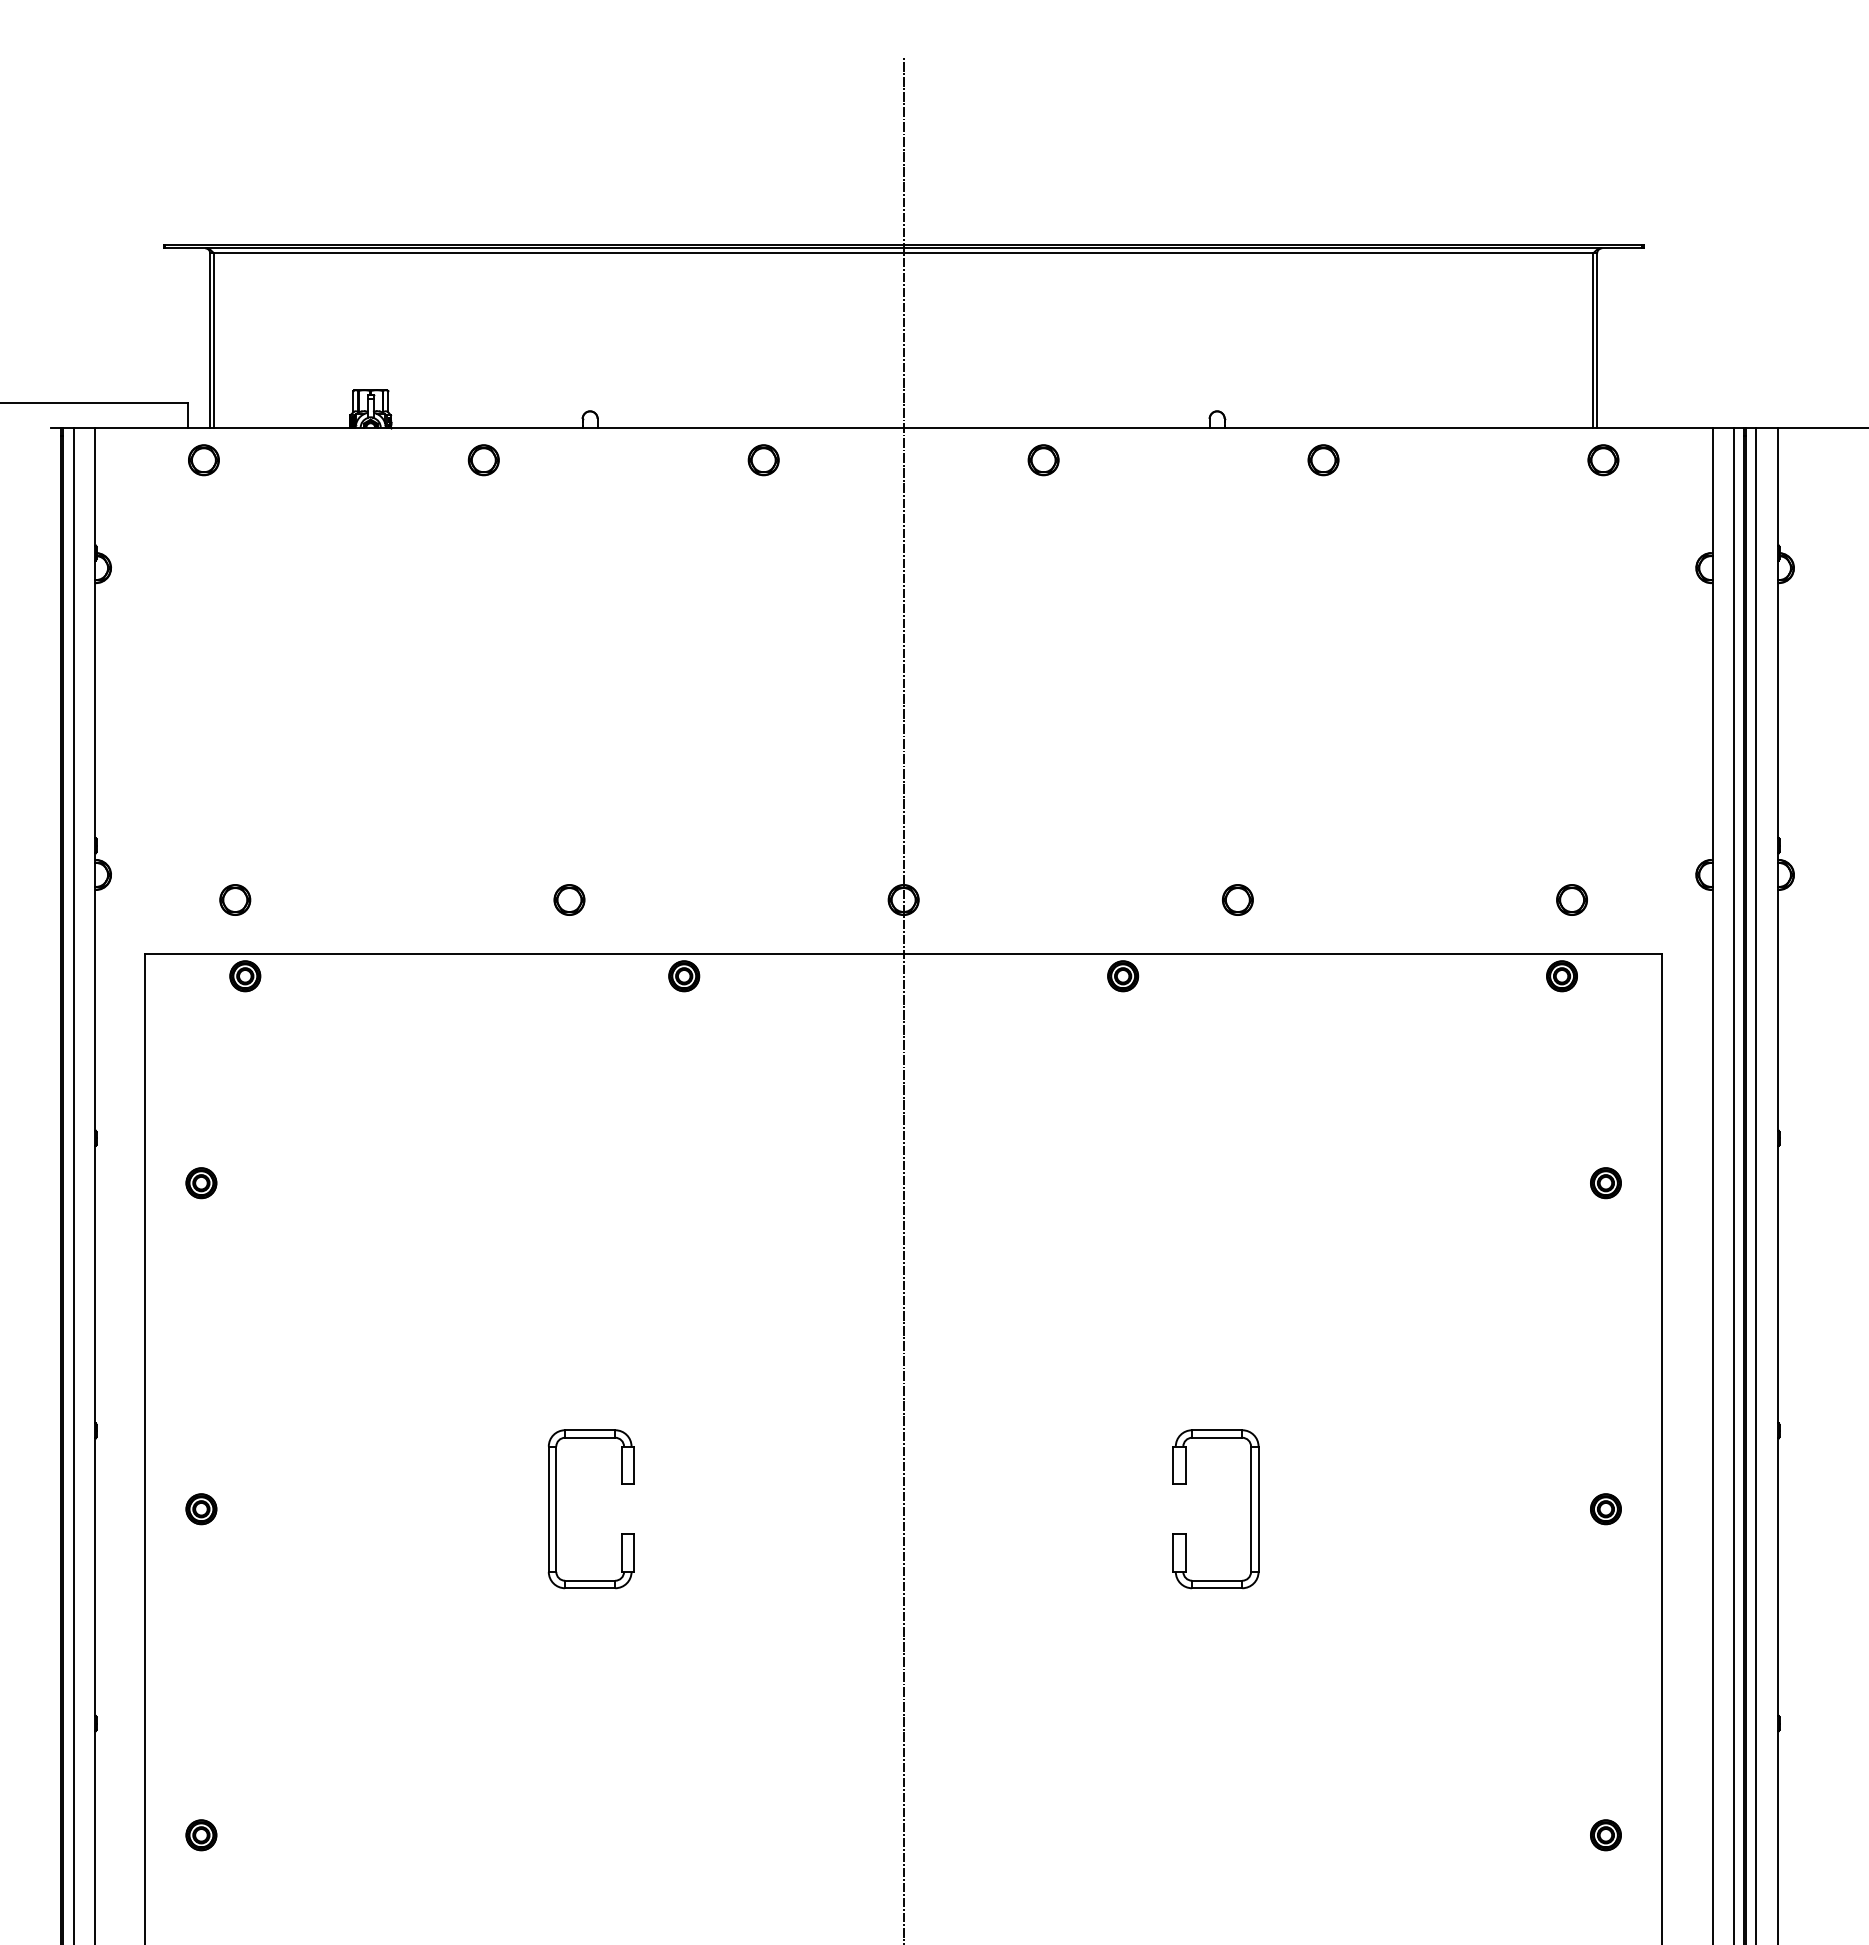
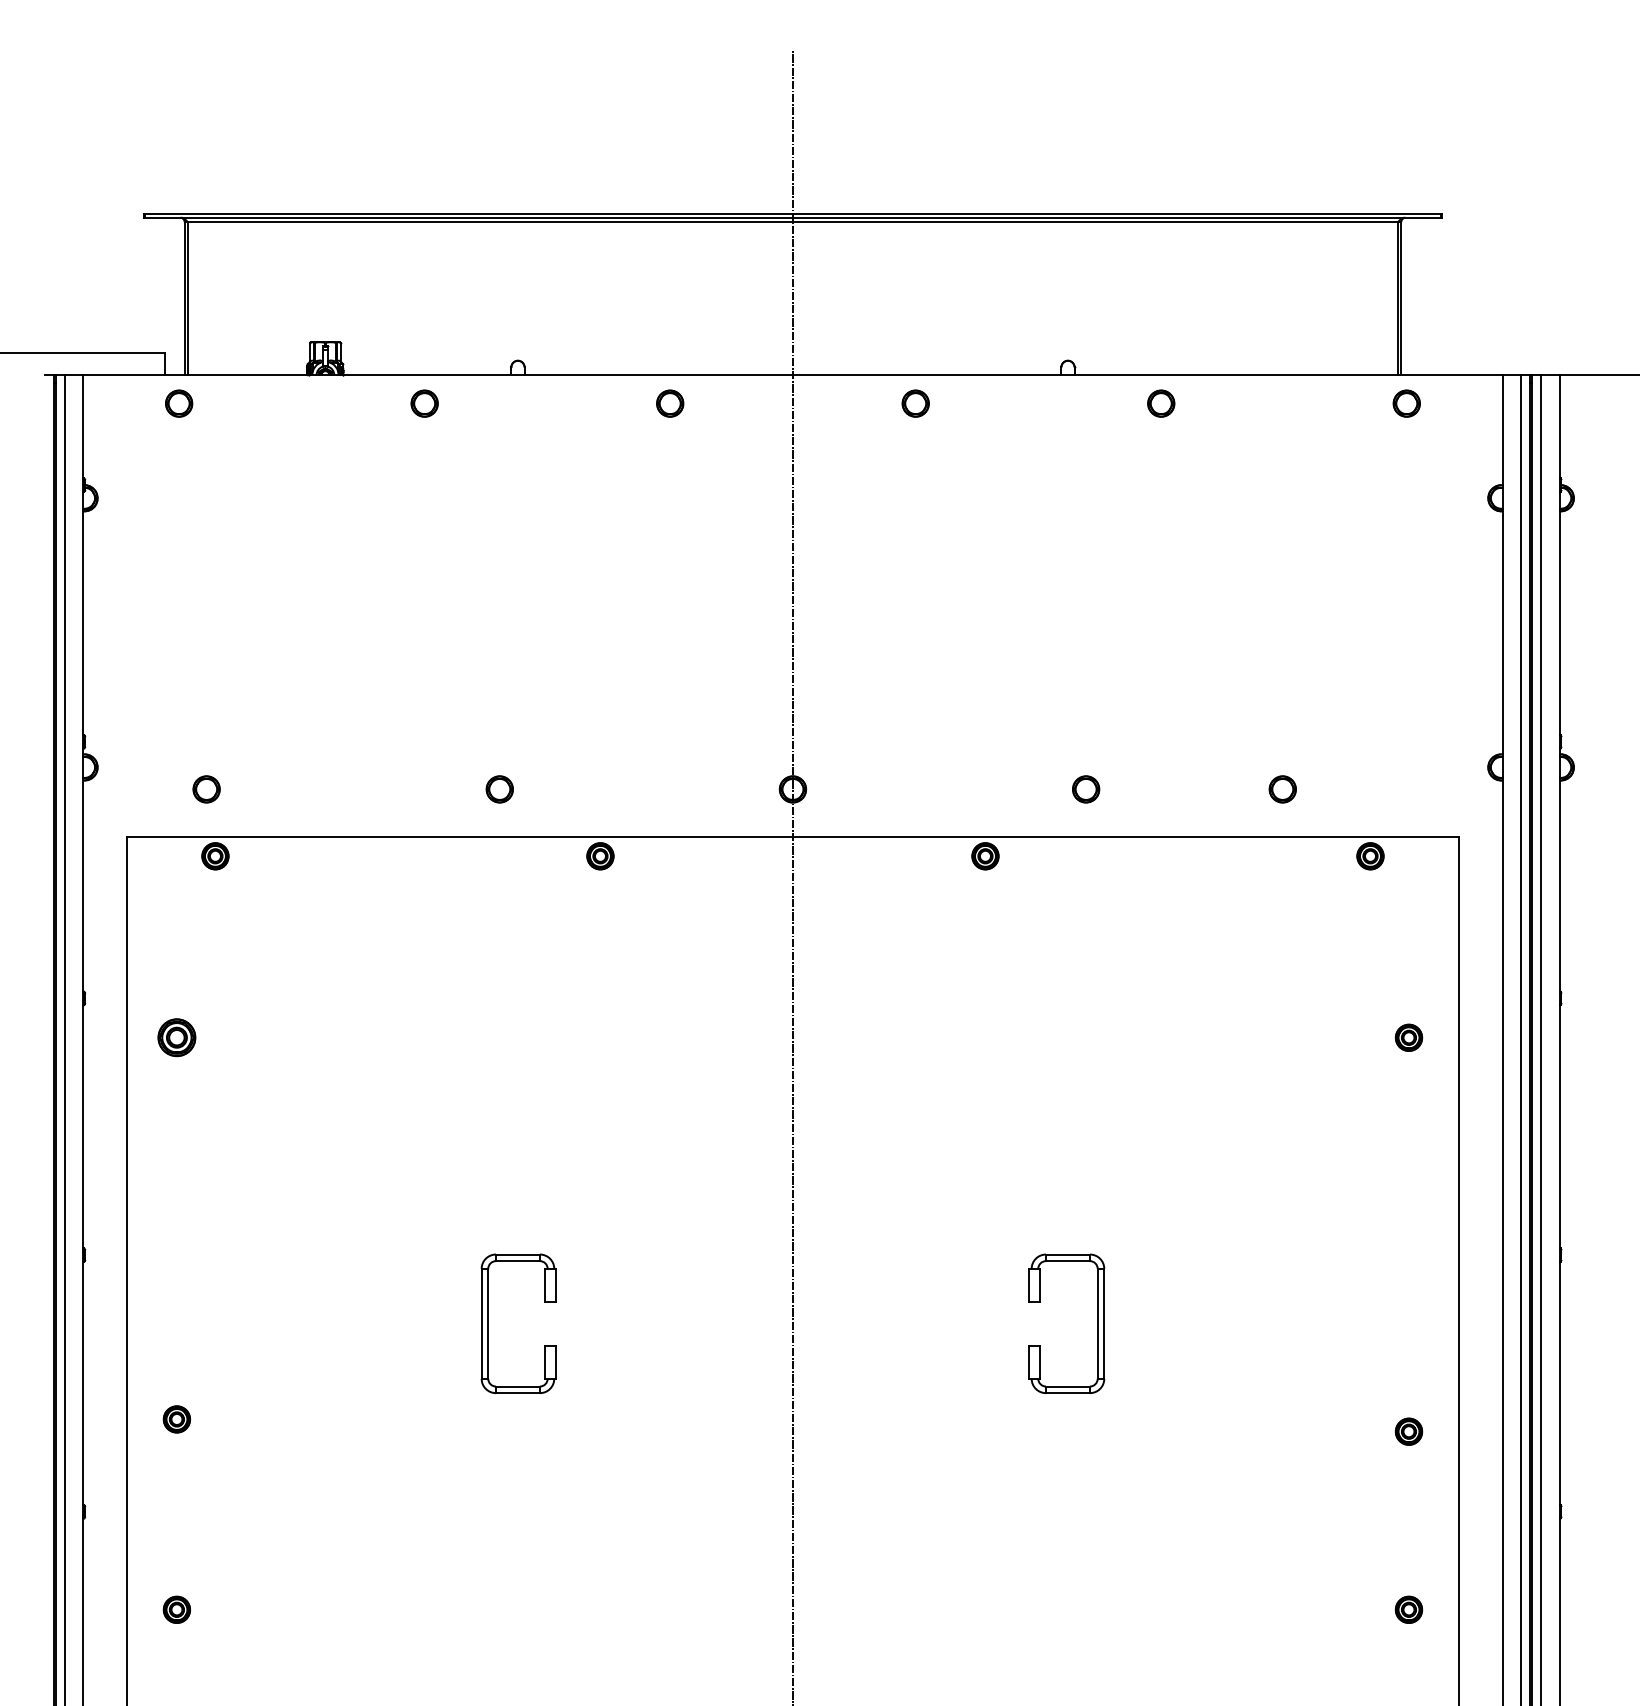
part: (1571, 899) -> (1282, 788), moved
part: (201, 1183) -> (177, 1038), size x1.4
part: (201, 1509) -> (177, 1419), moved
part: (1605, 1509) -> (1408, 1431), moved

